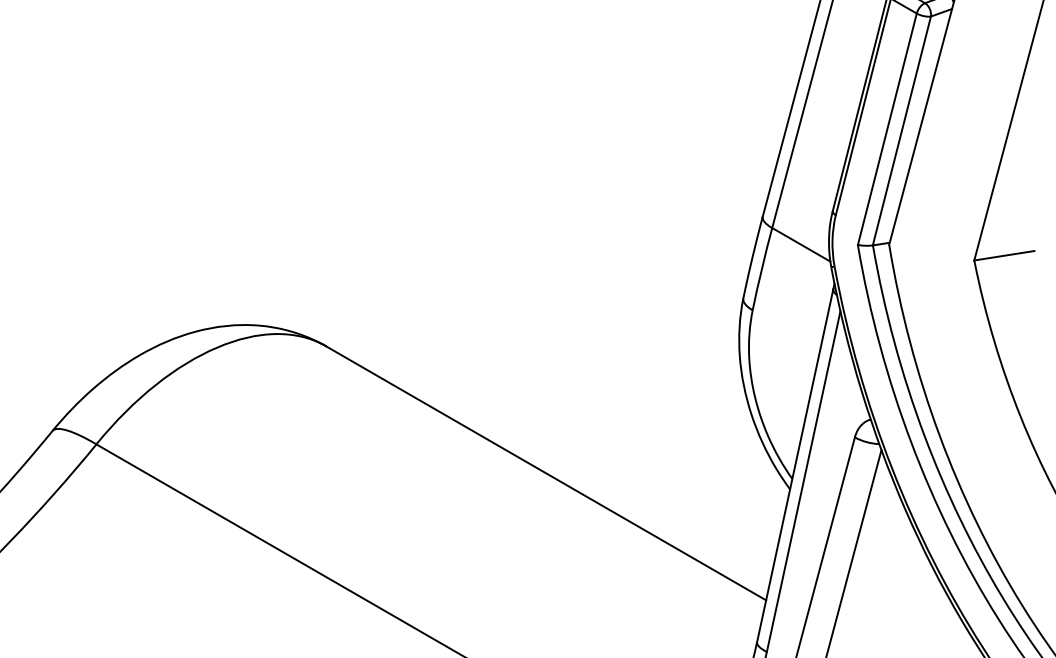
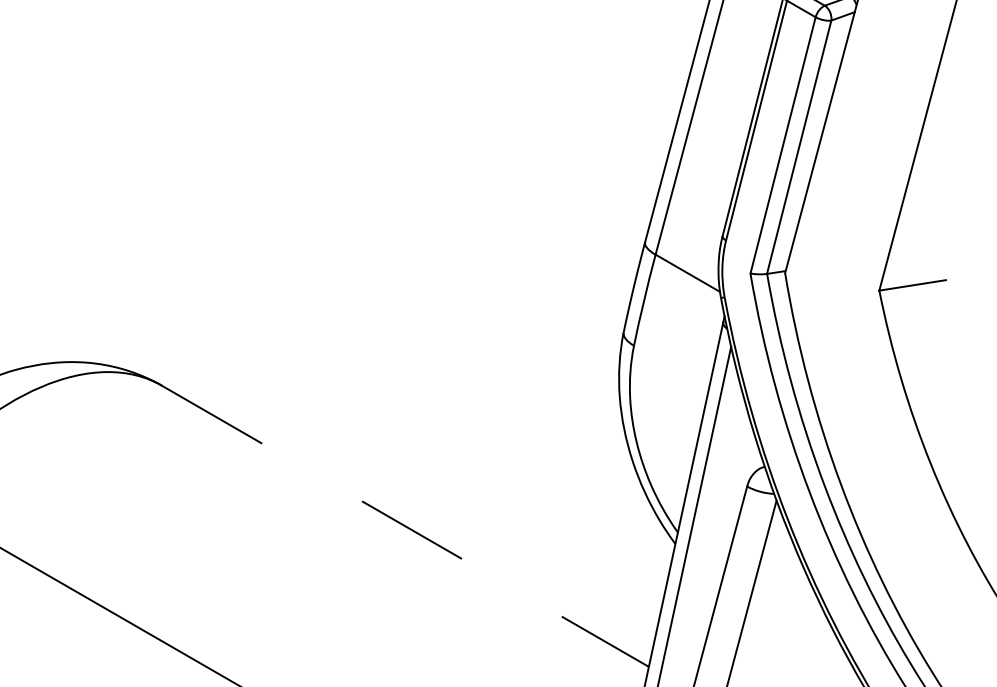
line: (546, 473) -> (405, 526), solid -> dashed

